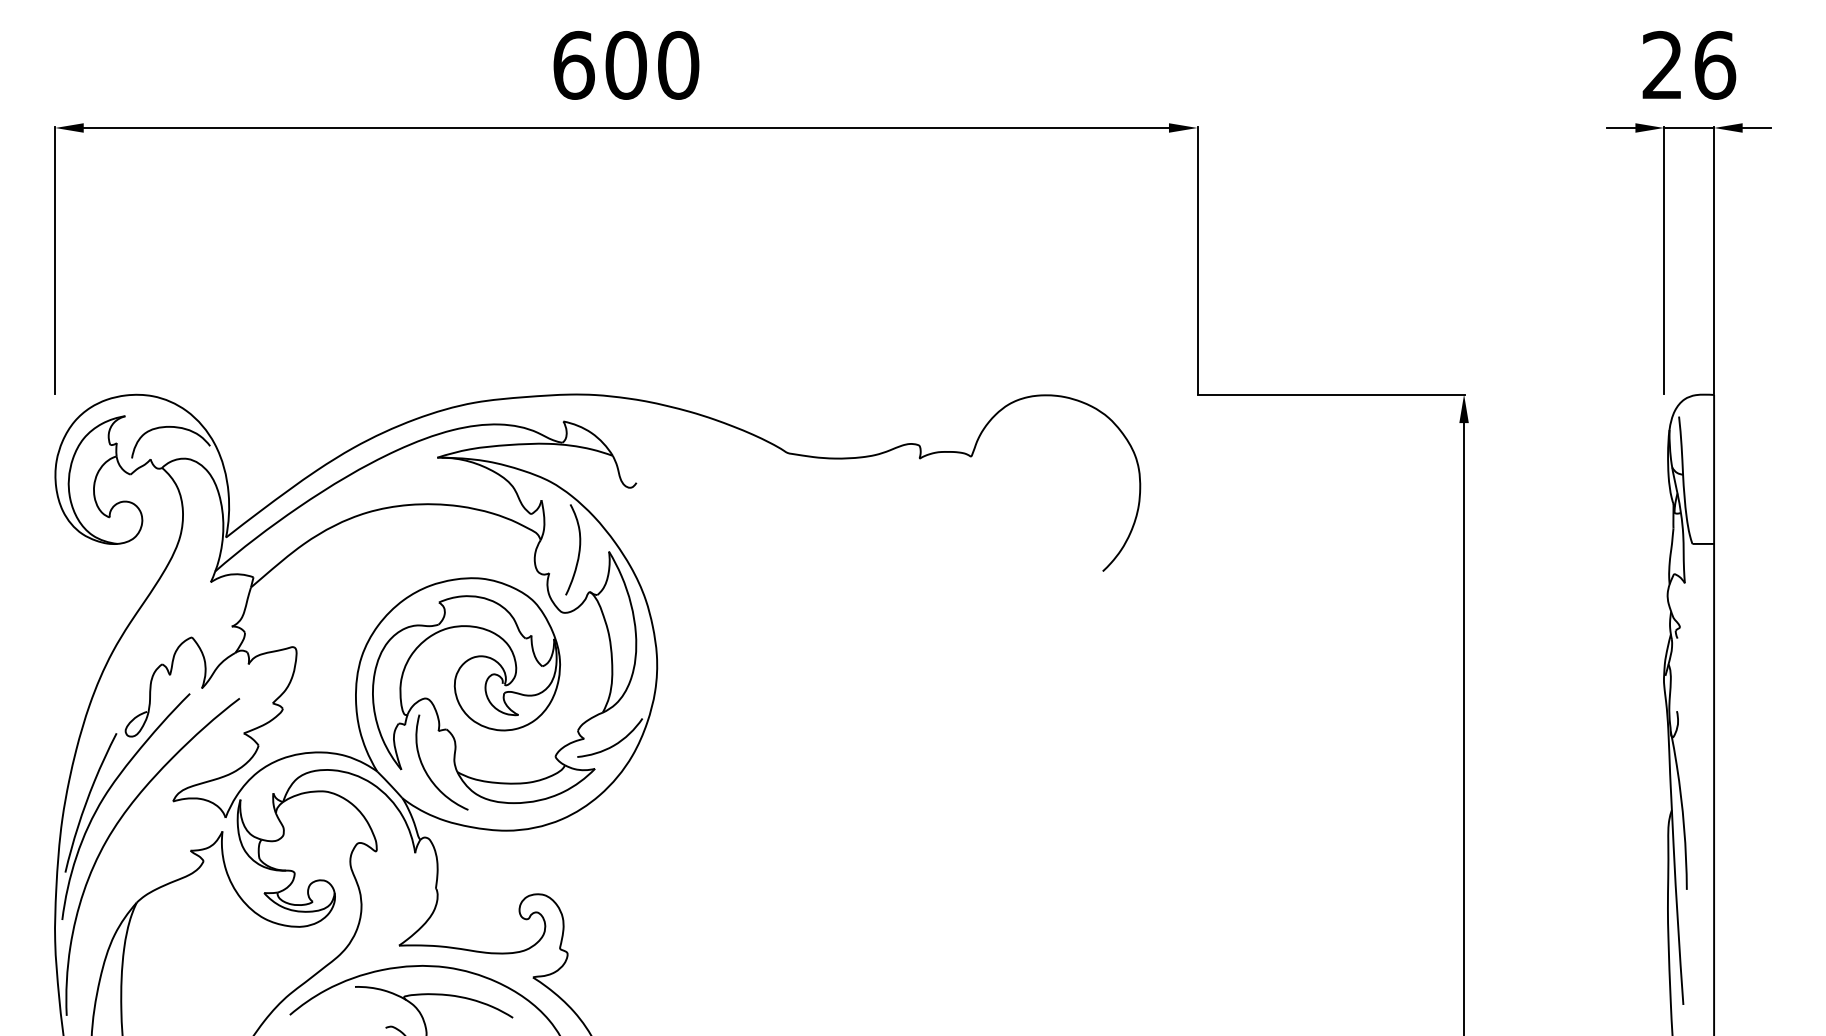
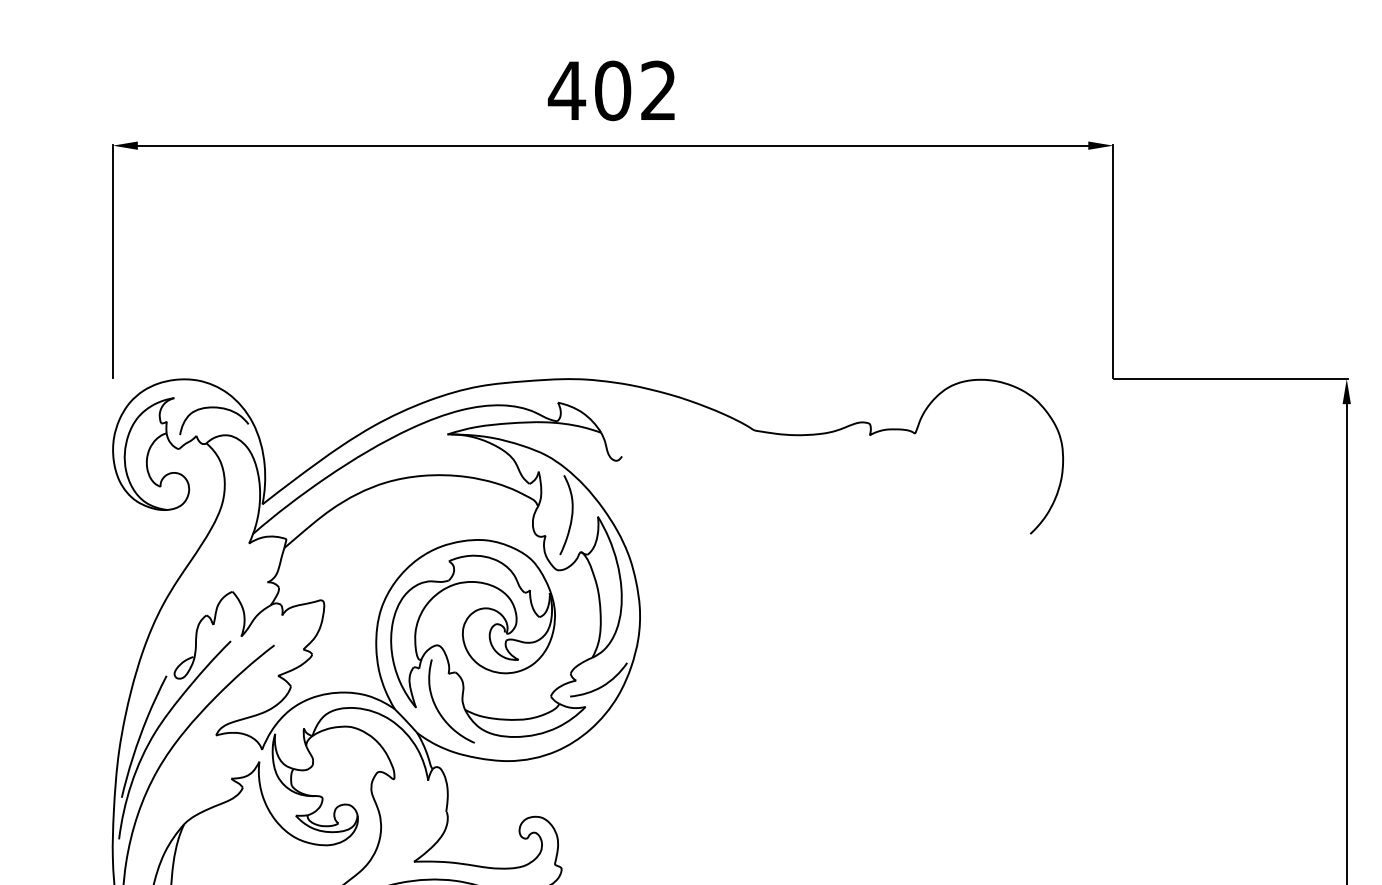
text: (625, 64) -> (612, 90), 600 -> 402

